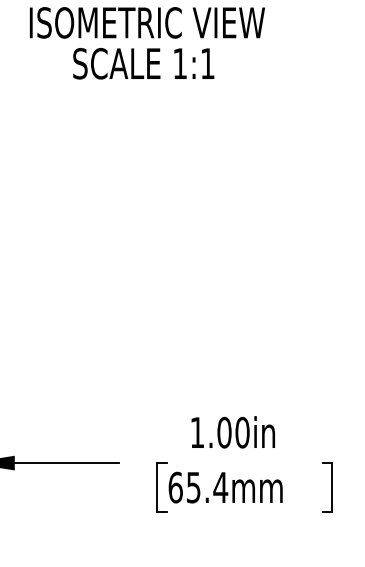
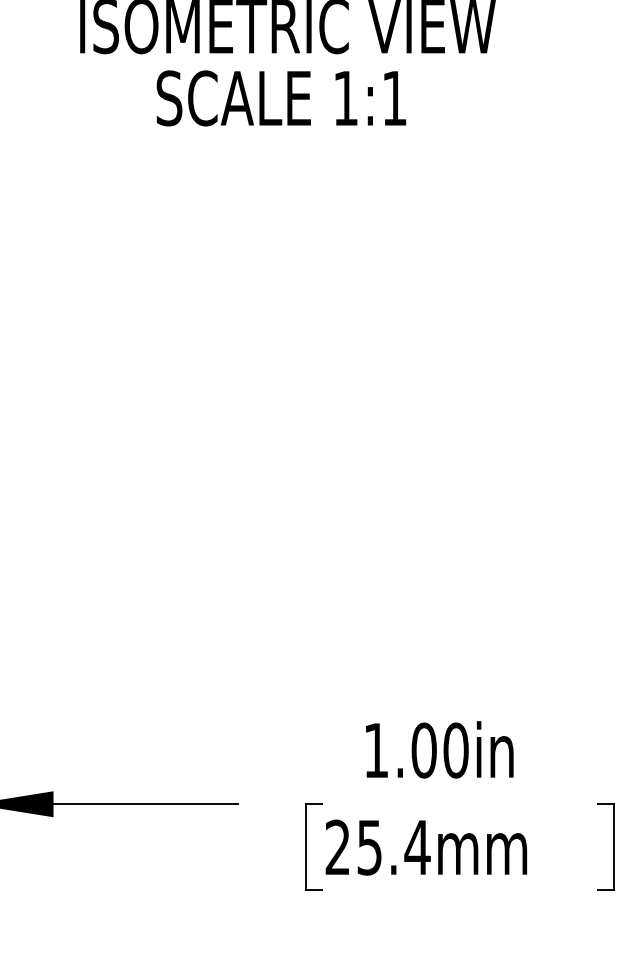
text: (175, 487) -> (337, 847), 65.4mm -> 25.4mm

